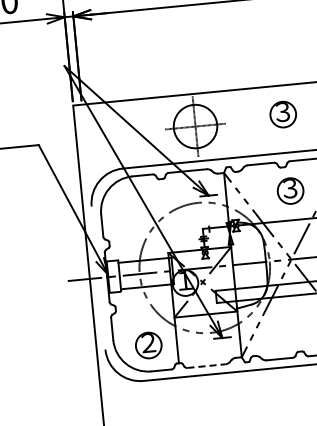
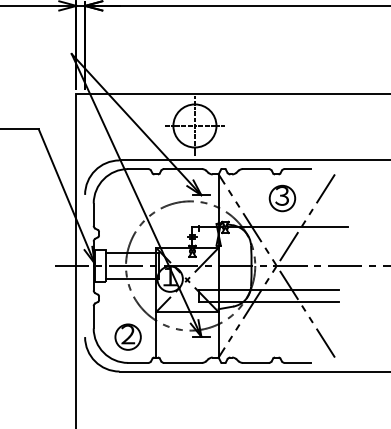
part: (283, 114) -> (282, 122), removed
line: (205, 365) -> (182, 362), dashed -> solid

